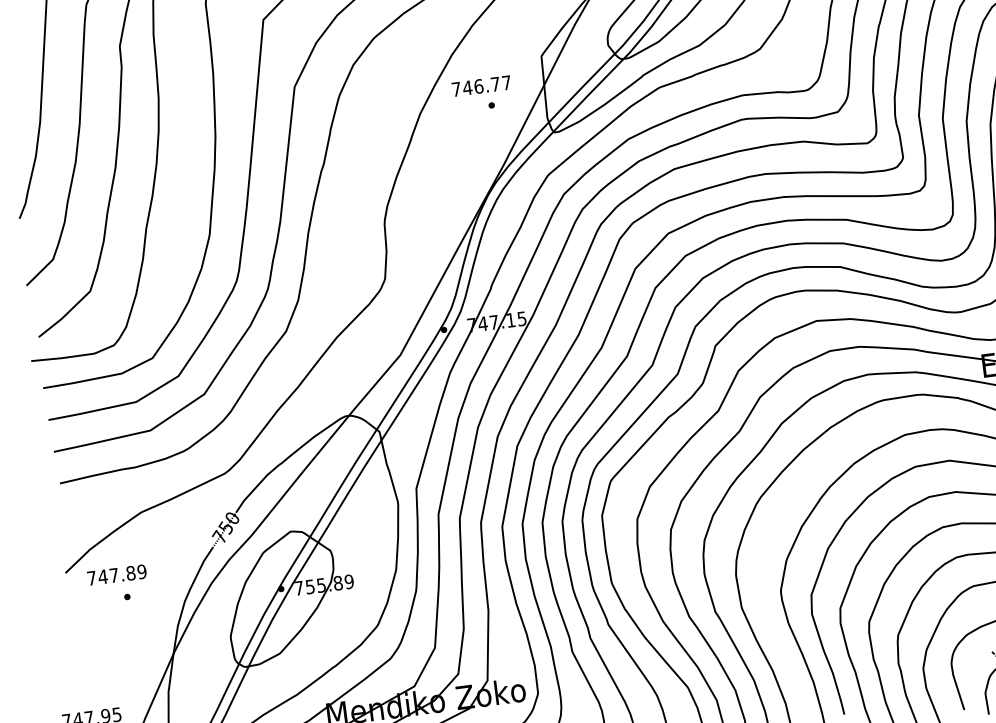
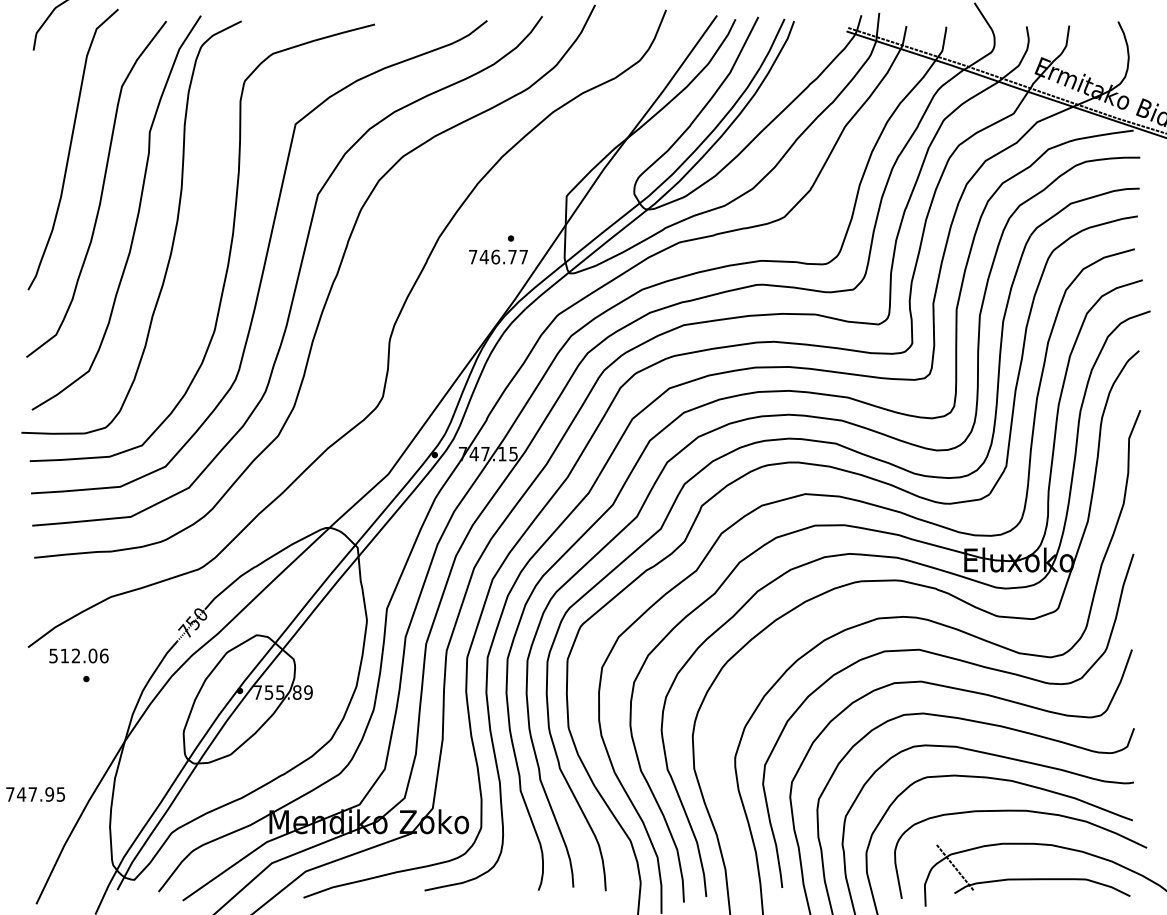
text: (481, 85) -> (498, 256), moved
text: (116, 574) -> (78, 655), 747.89 -> 512.06

